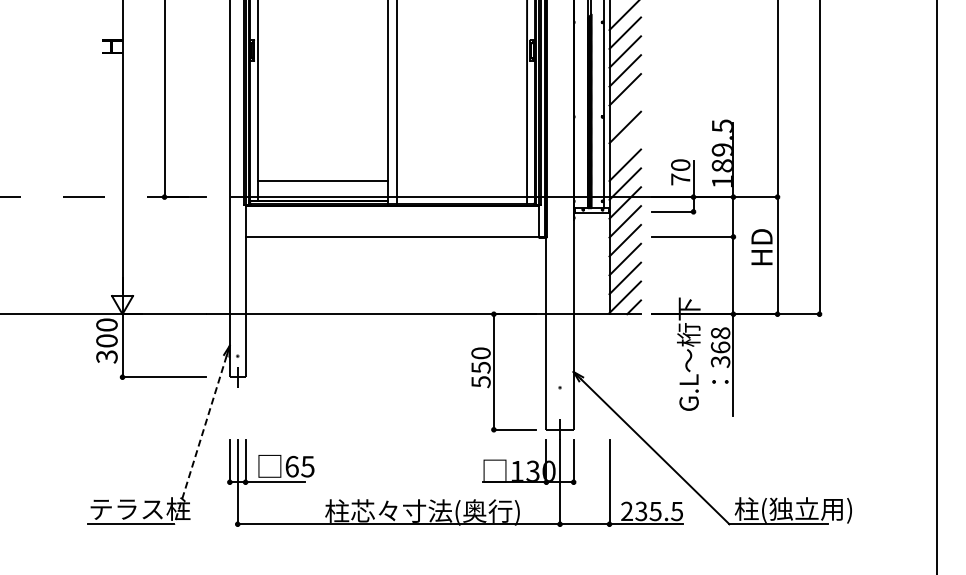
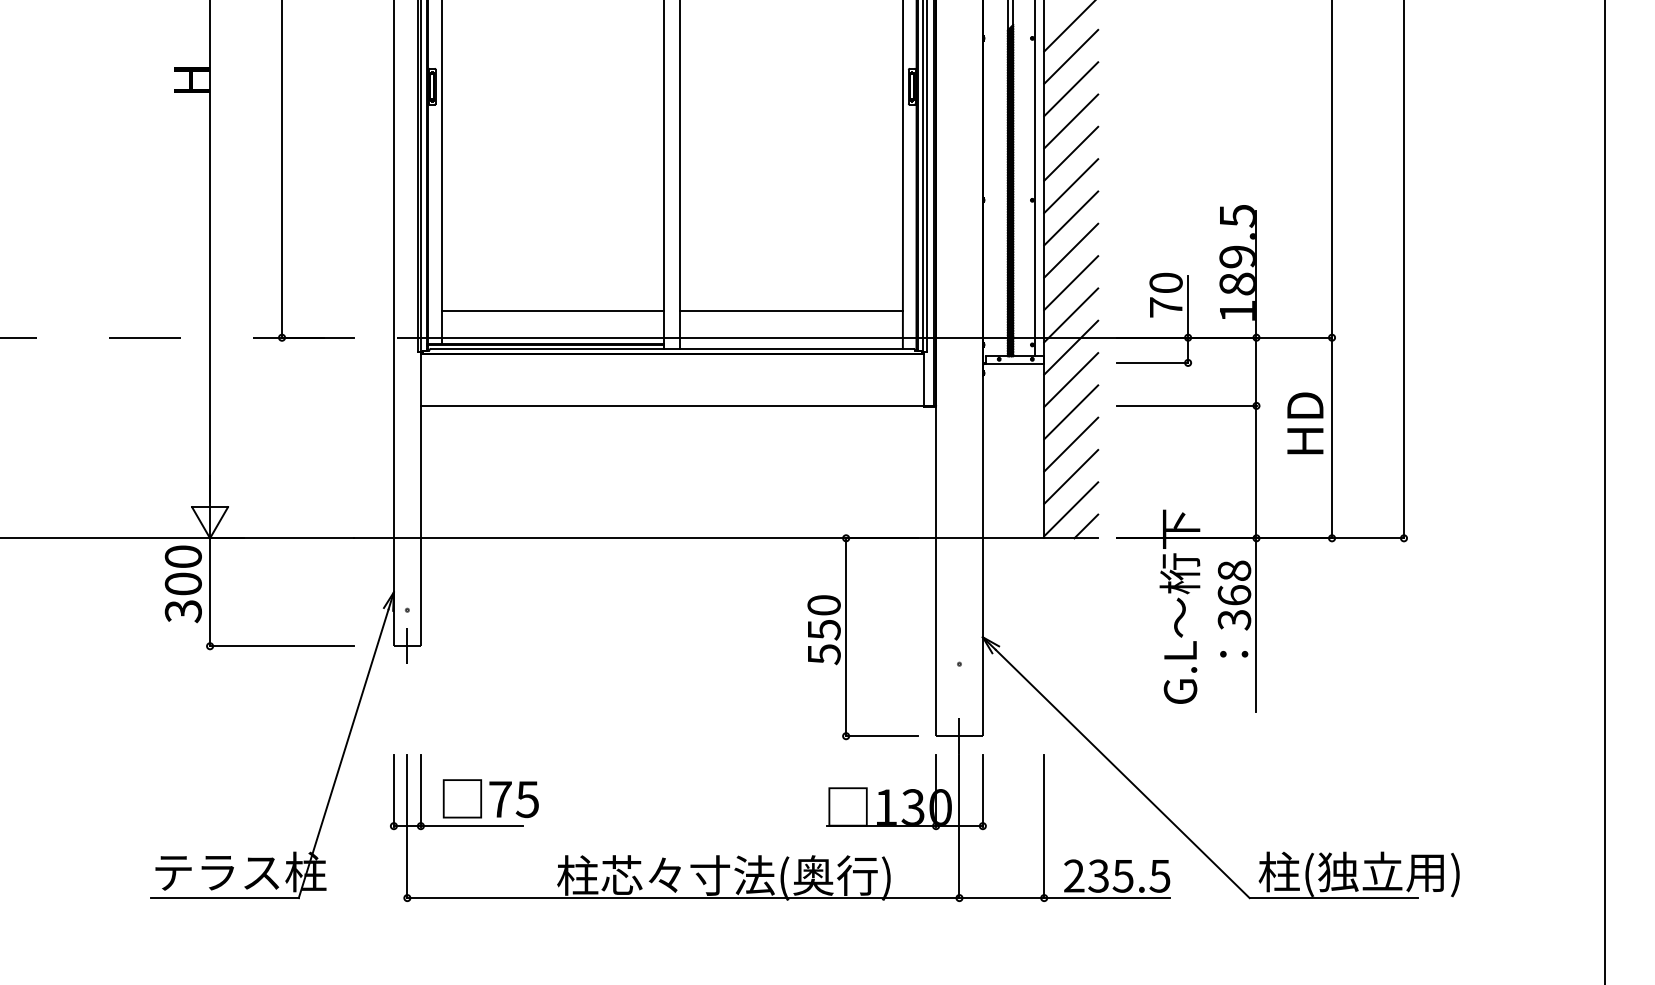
line: (625, 108) -> (1071, 185), added
line: (625, 146) -> (1071, 250), added
line: (462, 181) -> (792, 310), added
line: (200, 440) -> (343, 754), dashed -> solid
text: (291, 466) -> (499, 799), 65 -> 75

